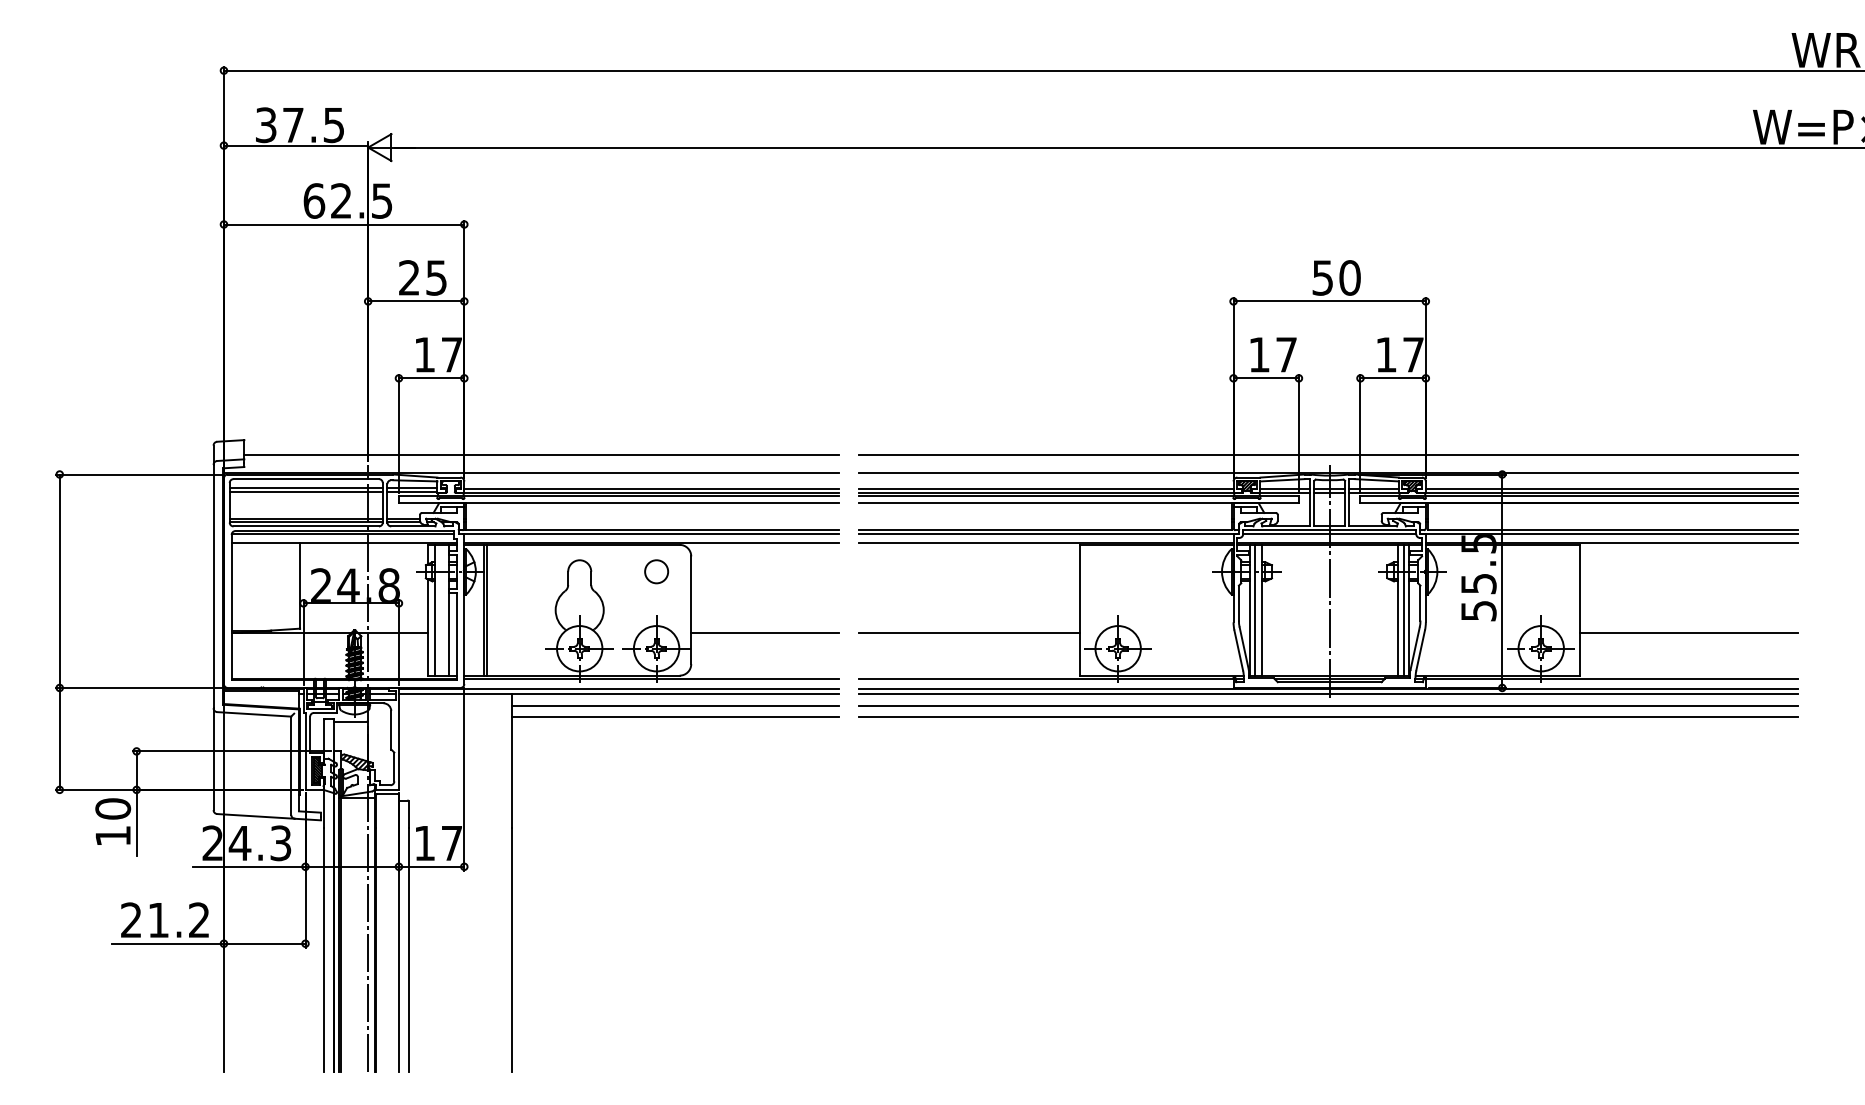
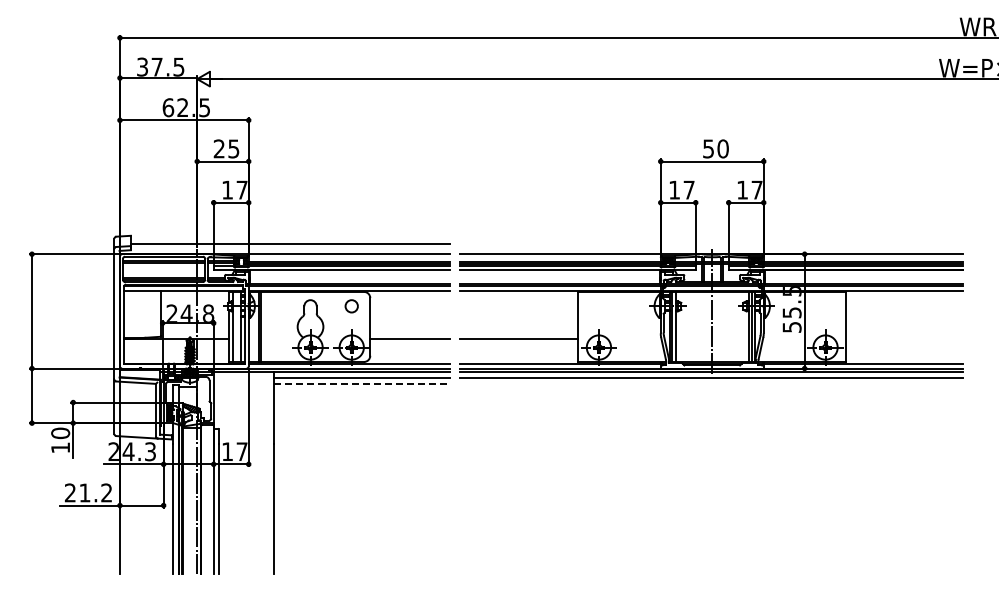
line: (1328, 454) -> (711, 243), removed
line: (1688, 631) -> (904, 338), removed
line: (676, 715) -> (362, 383), solid -> dashed
line: (1328, 715) -> (711, 383), removed

